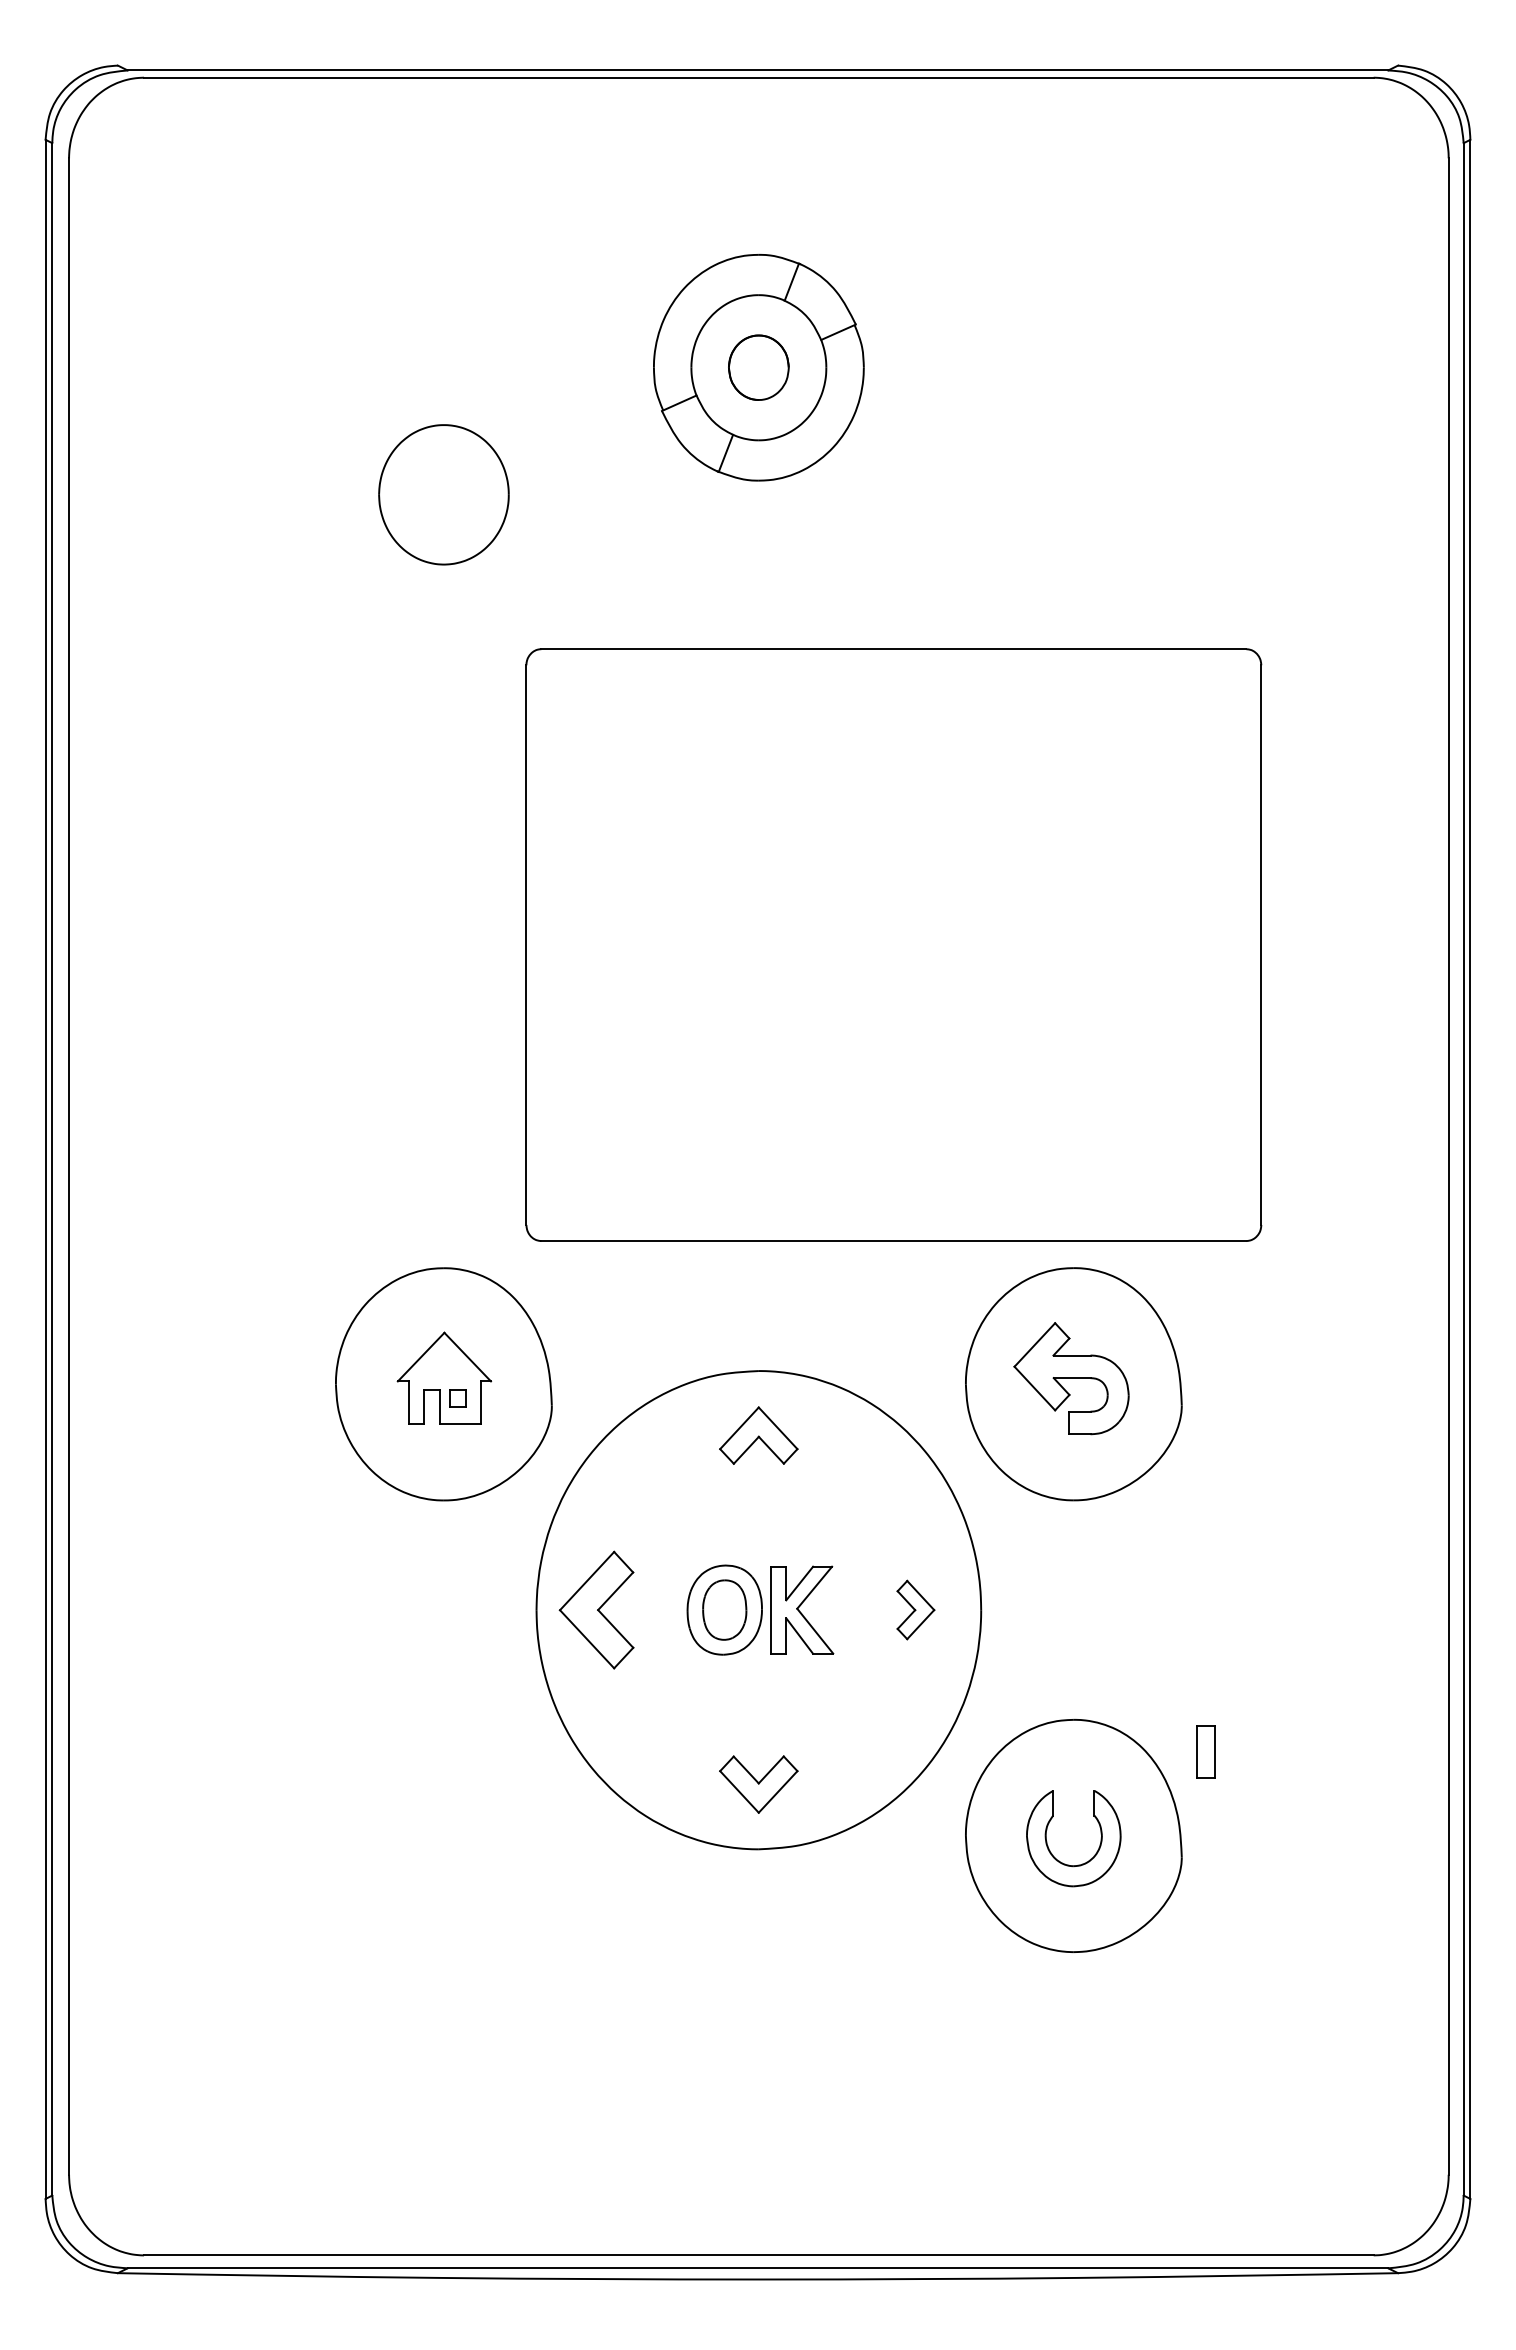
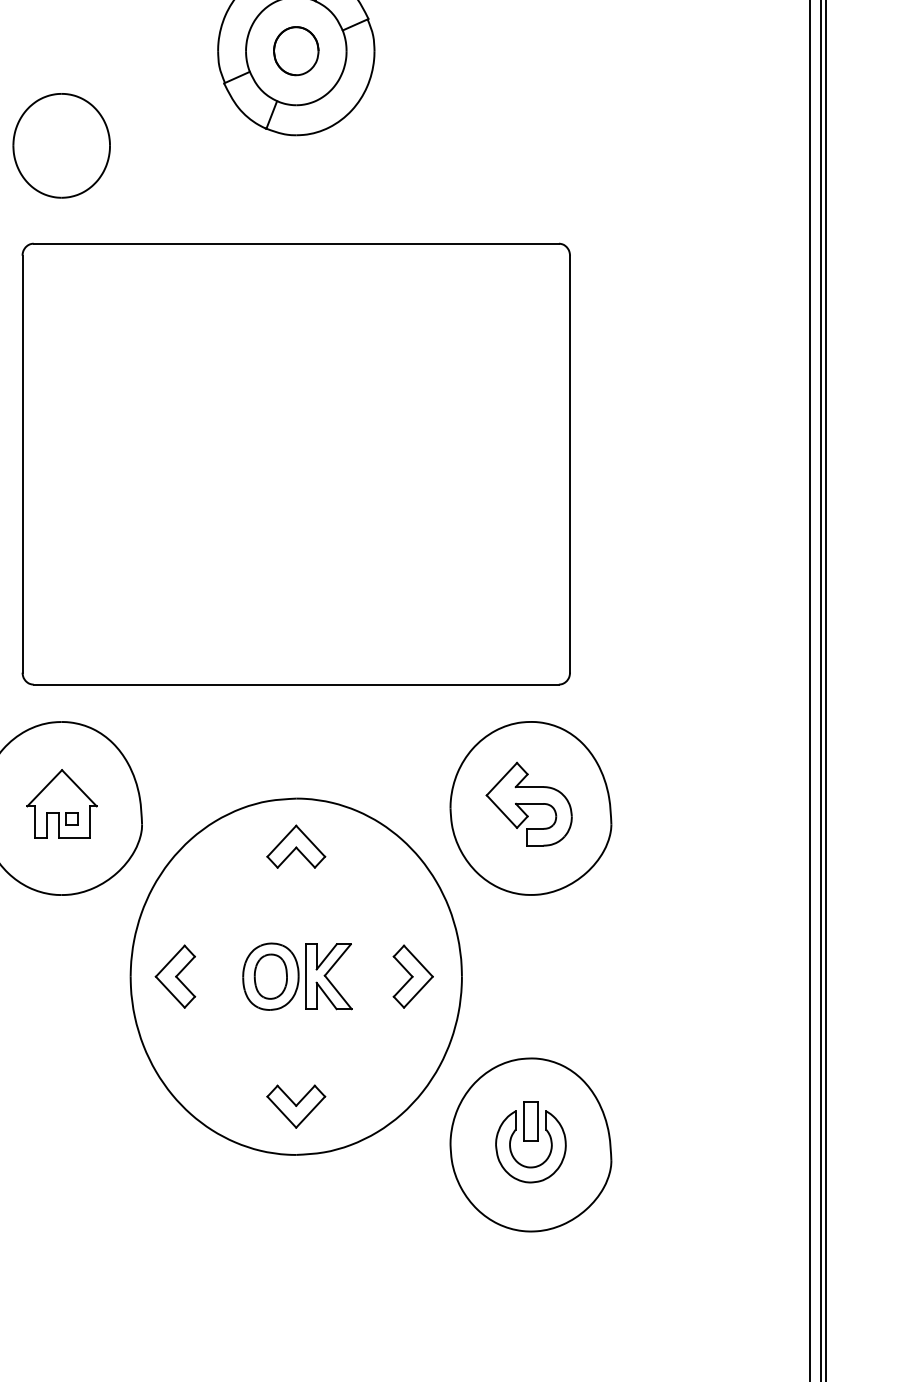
part: (893, 944) -> (296, 463), moved
part: (596, 1609) -> (175, 976), size x0.71
part: (915, 1609) -> (413, 976), size x1.43
part: (1205, 1751) -> (530, 1120), moved

